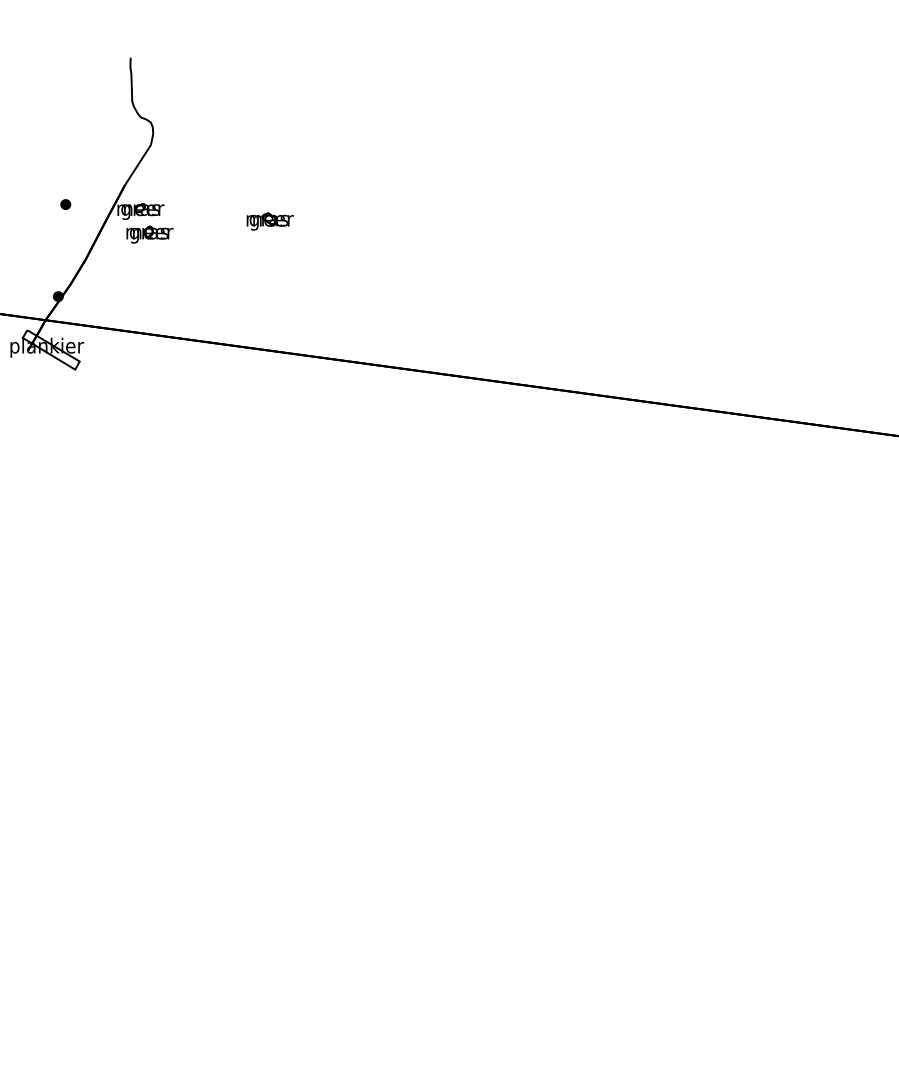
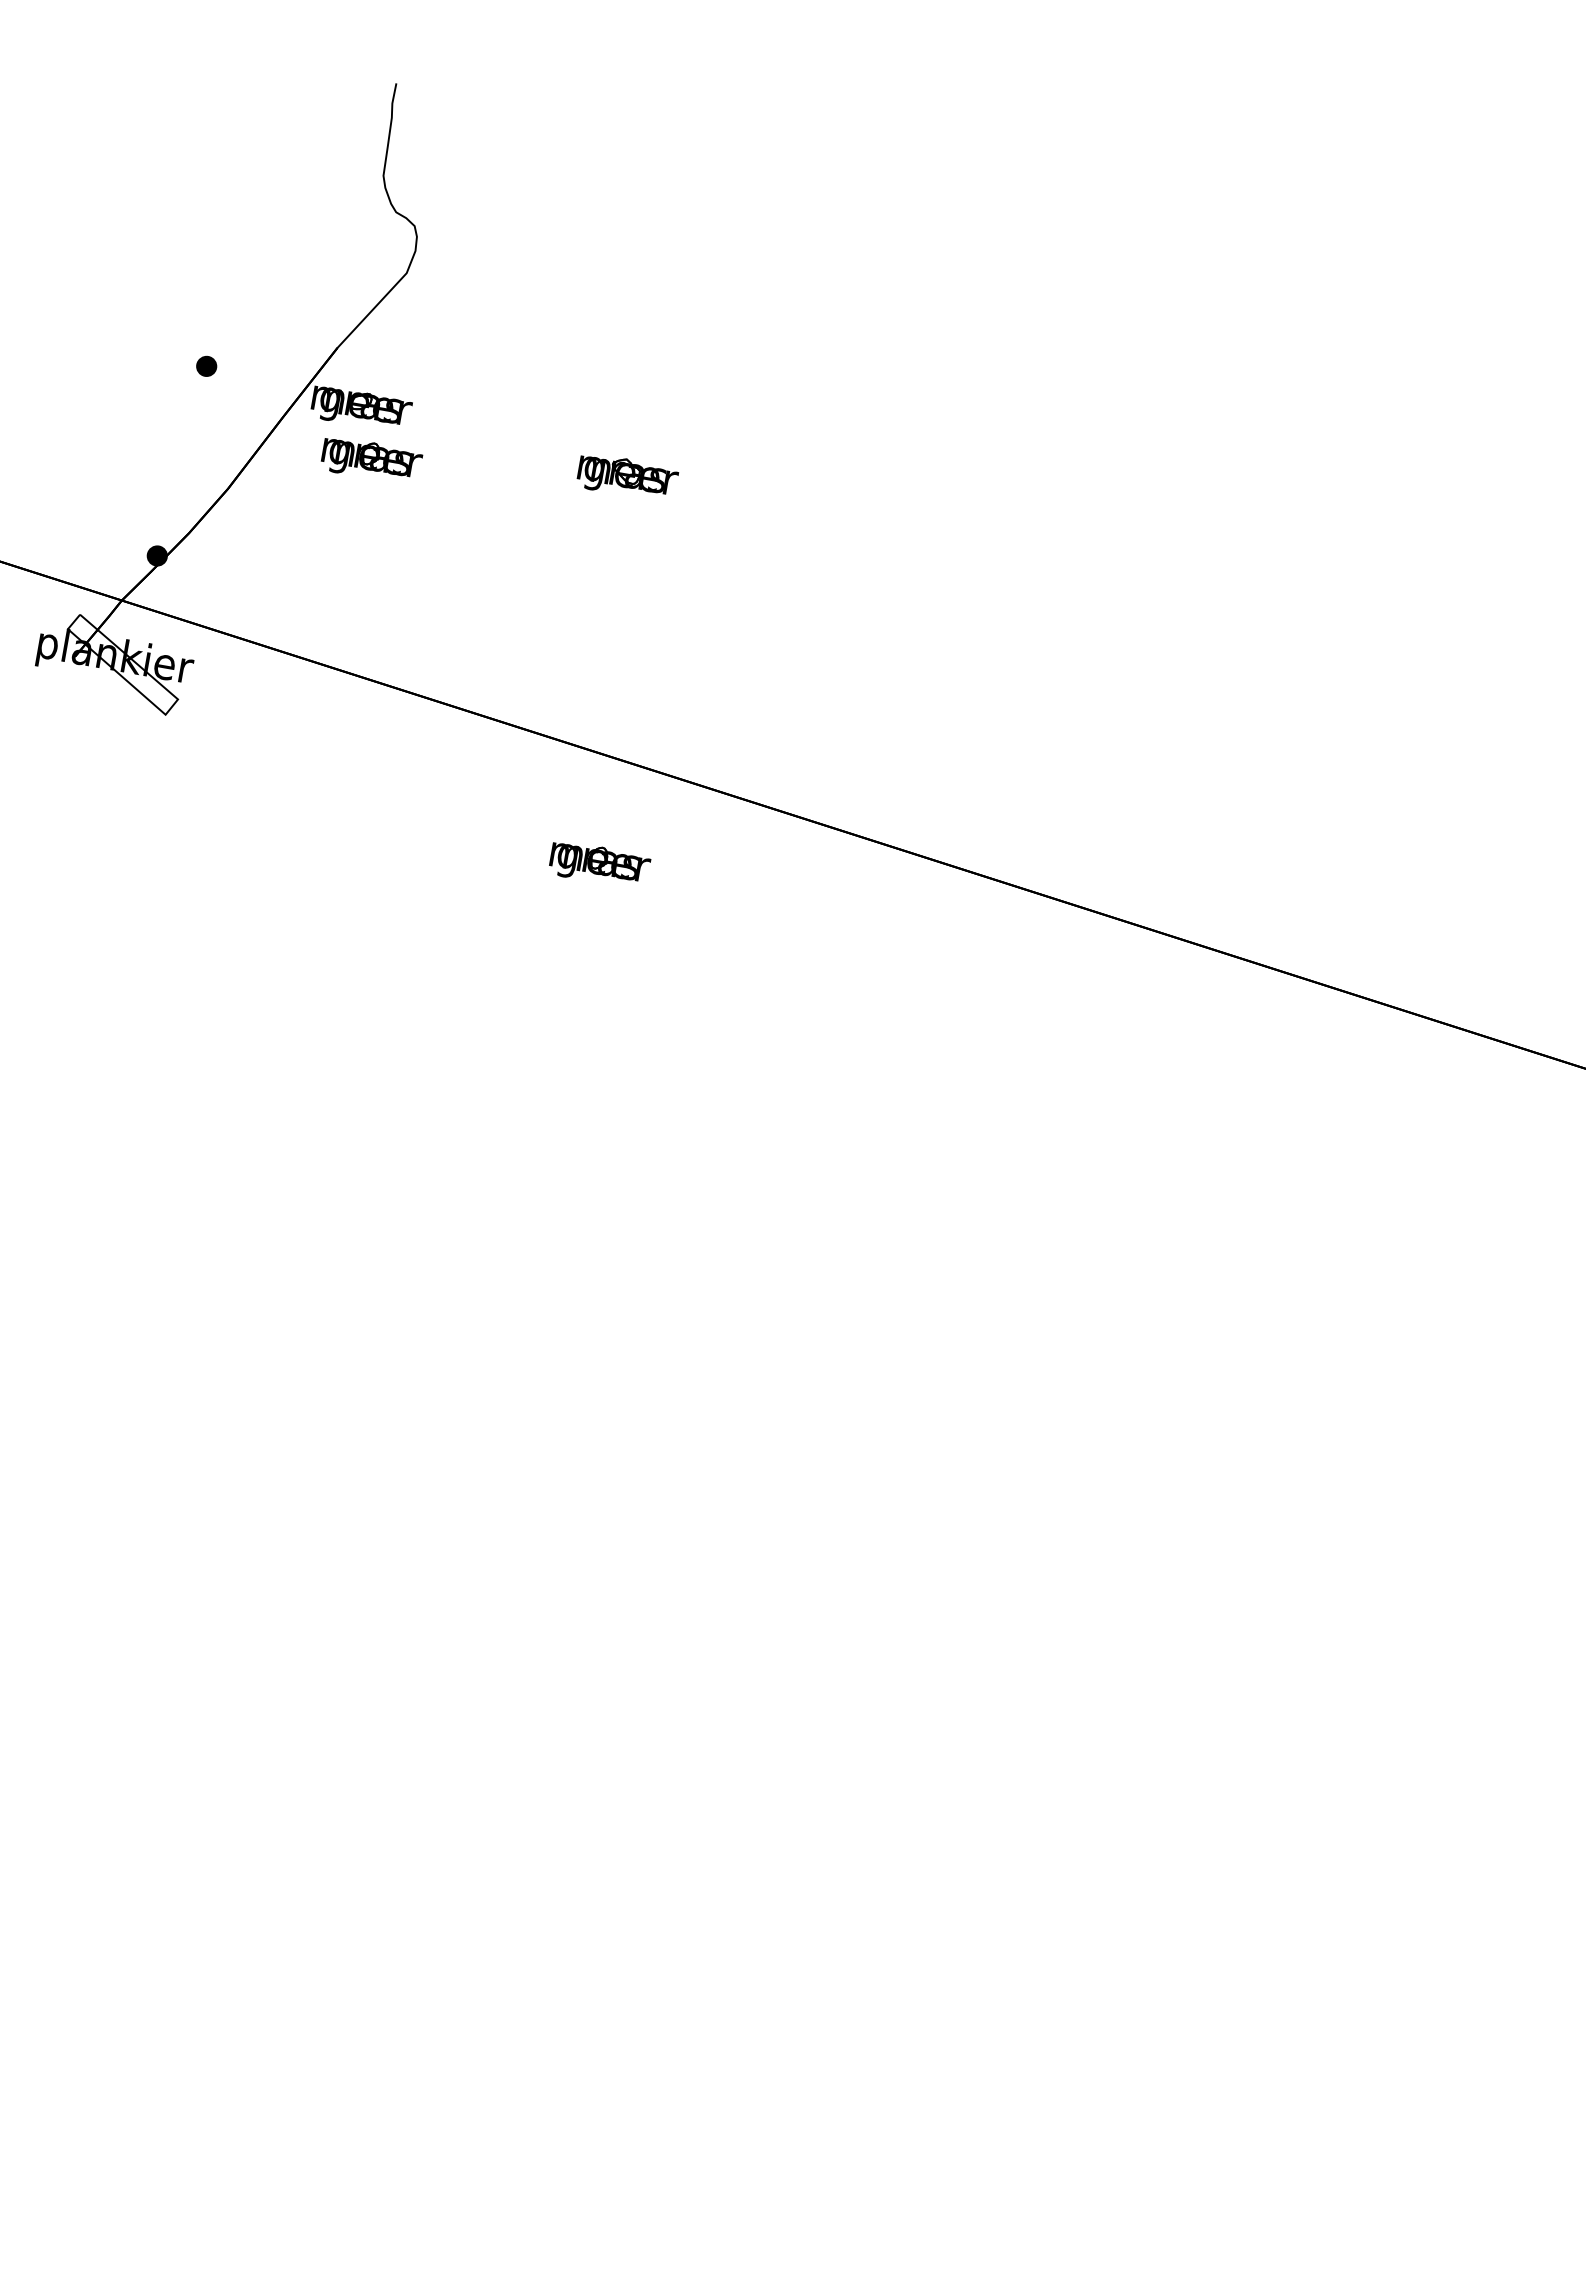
part: (288, 403) -> (598, 864), added

